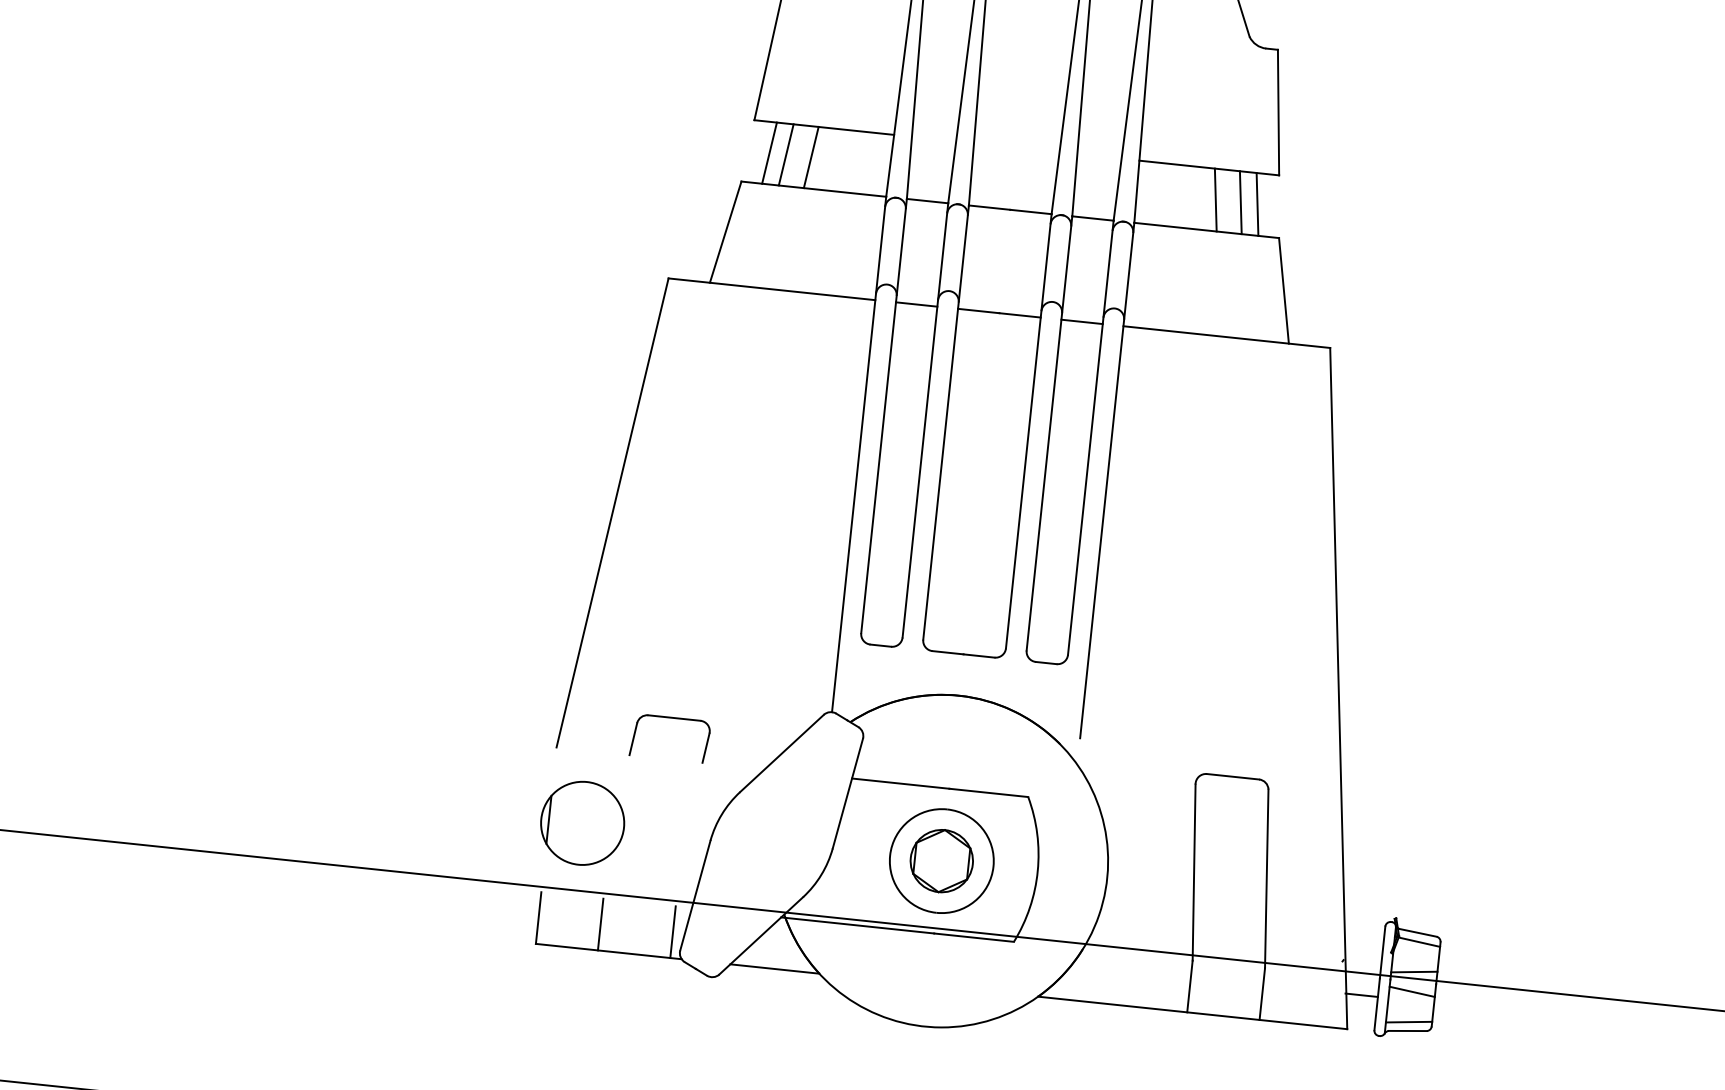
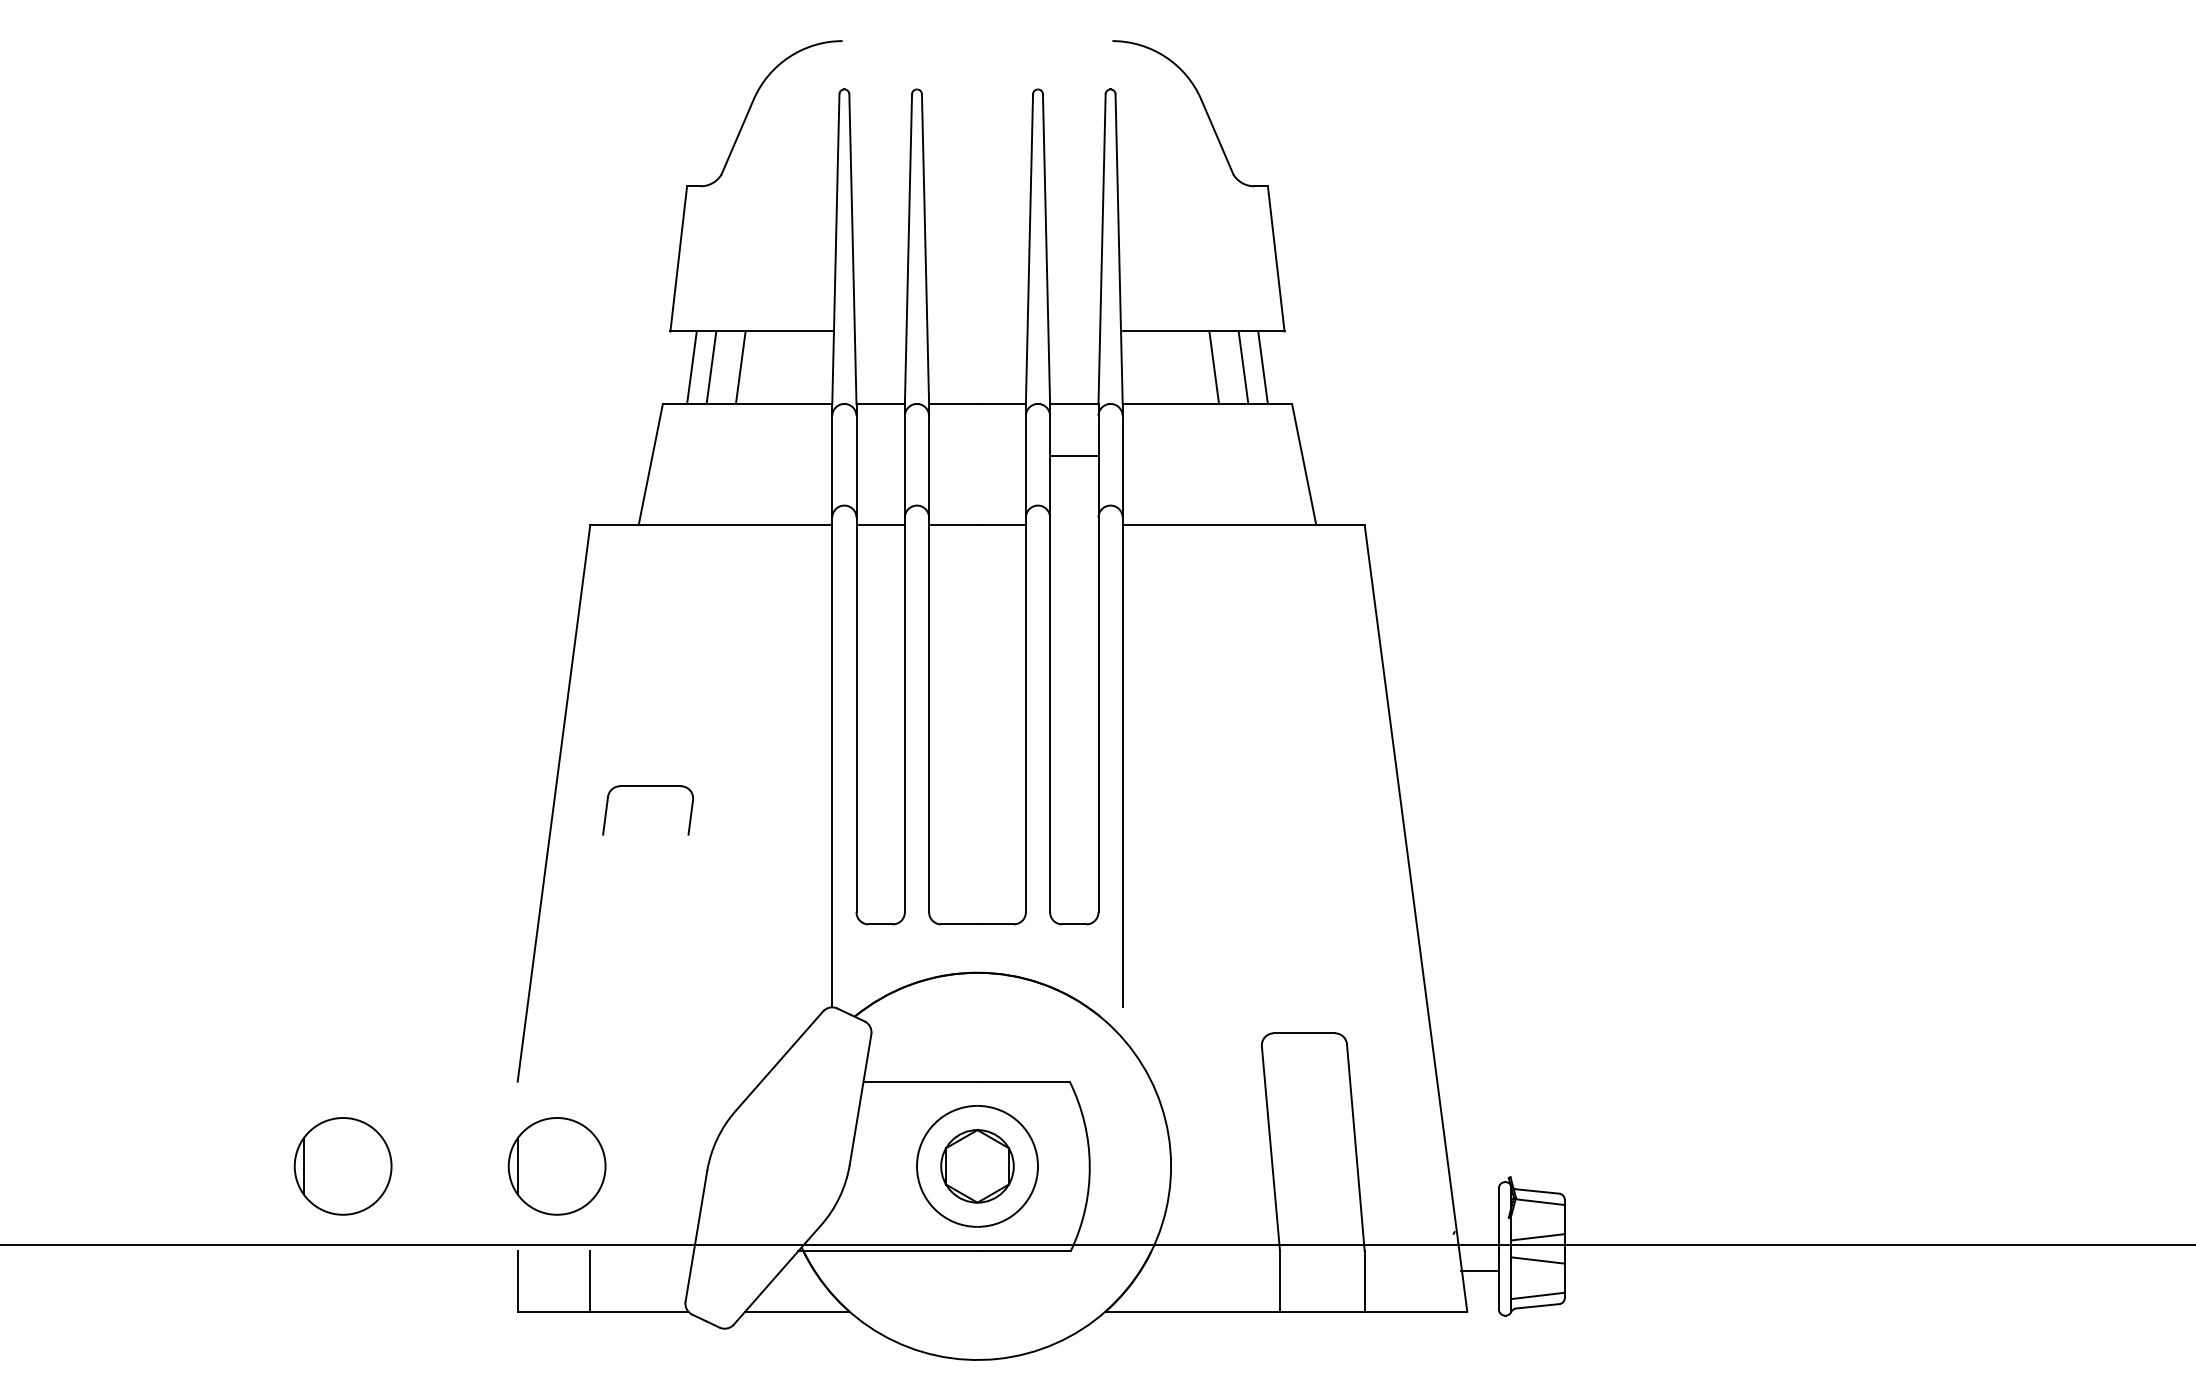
line: (1082, 322) -> (1074, 456), moved
part: (672, 718) -> (648, 786), moved
part: (399, 804) -> (342, 1166), added
line: (673, 932) -> (675, 1281), removed

